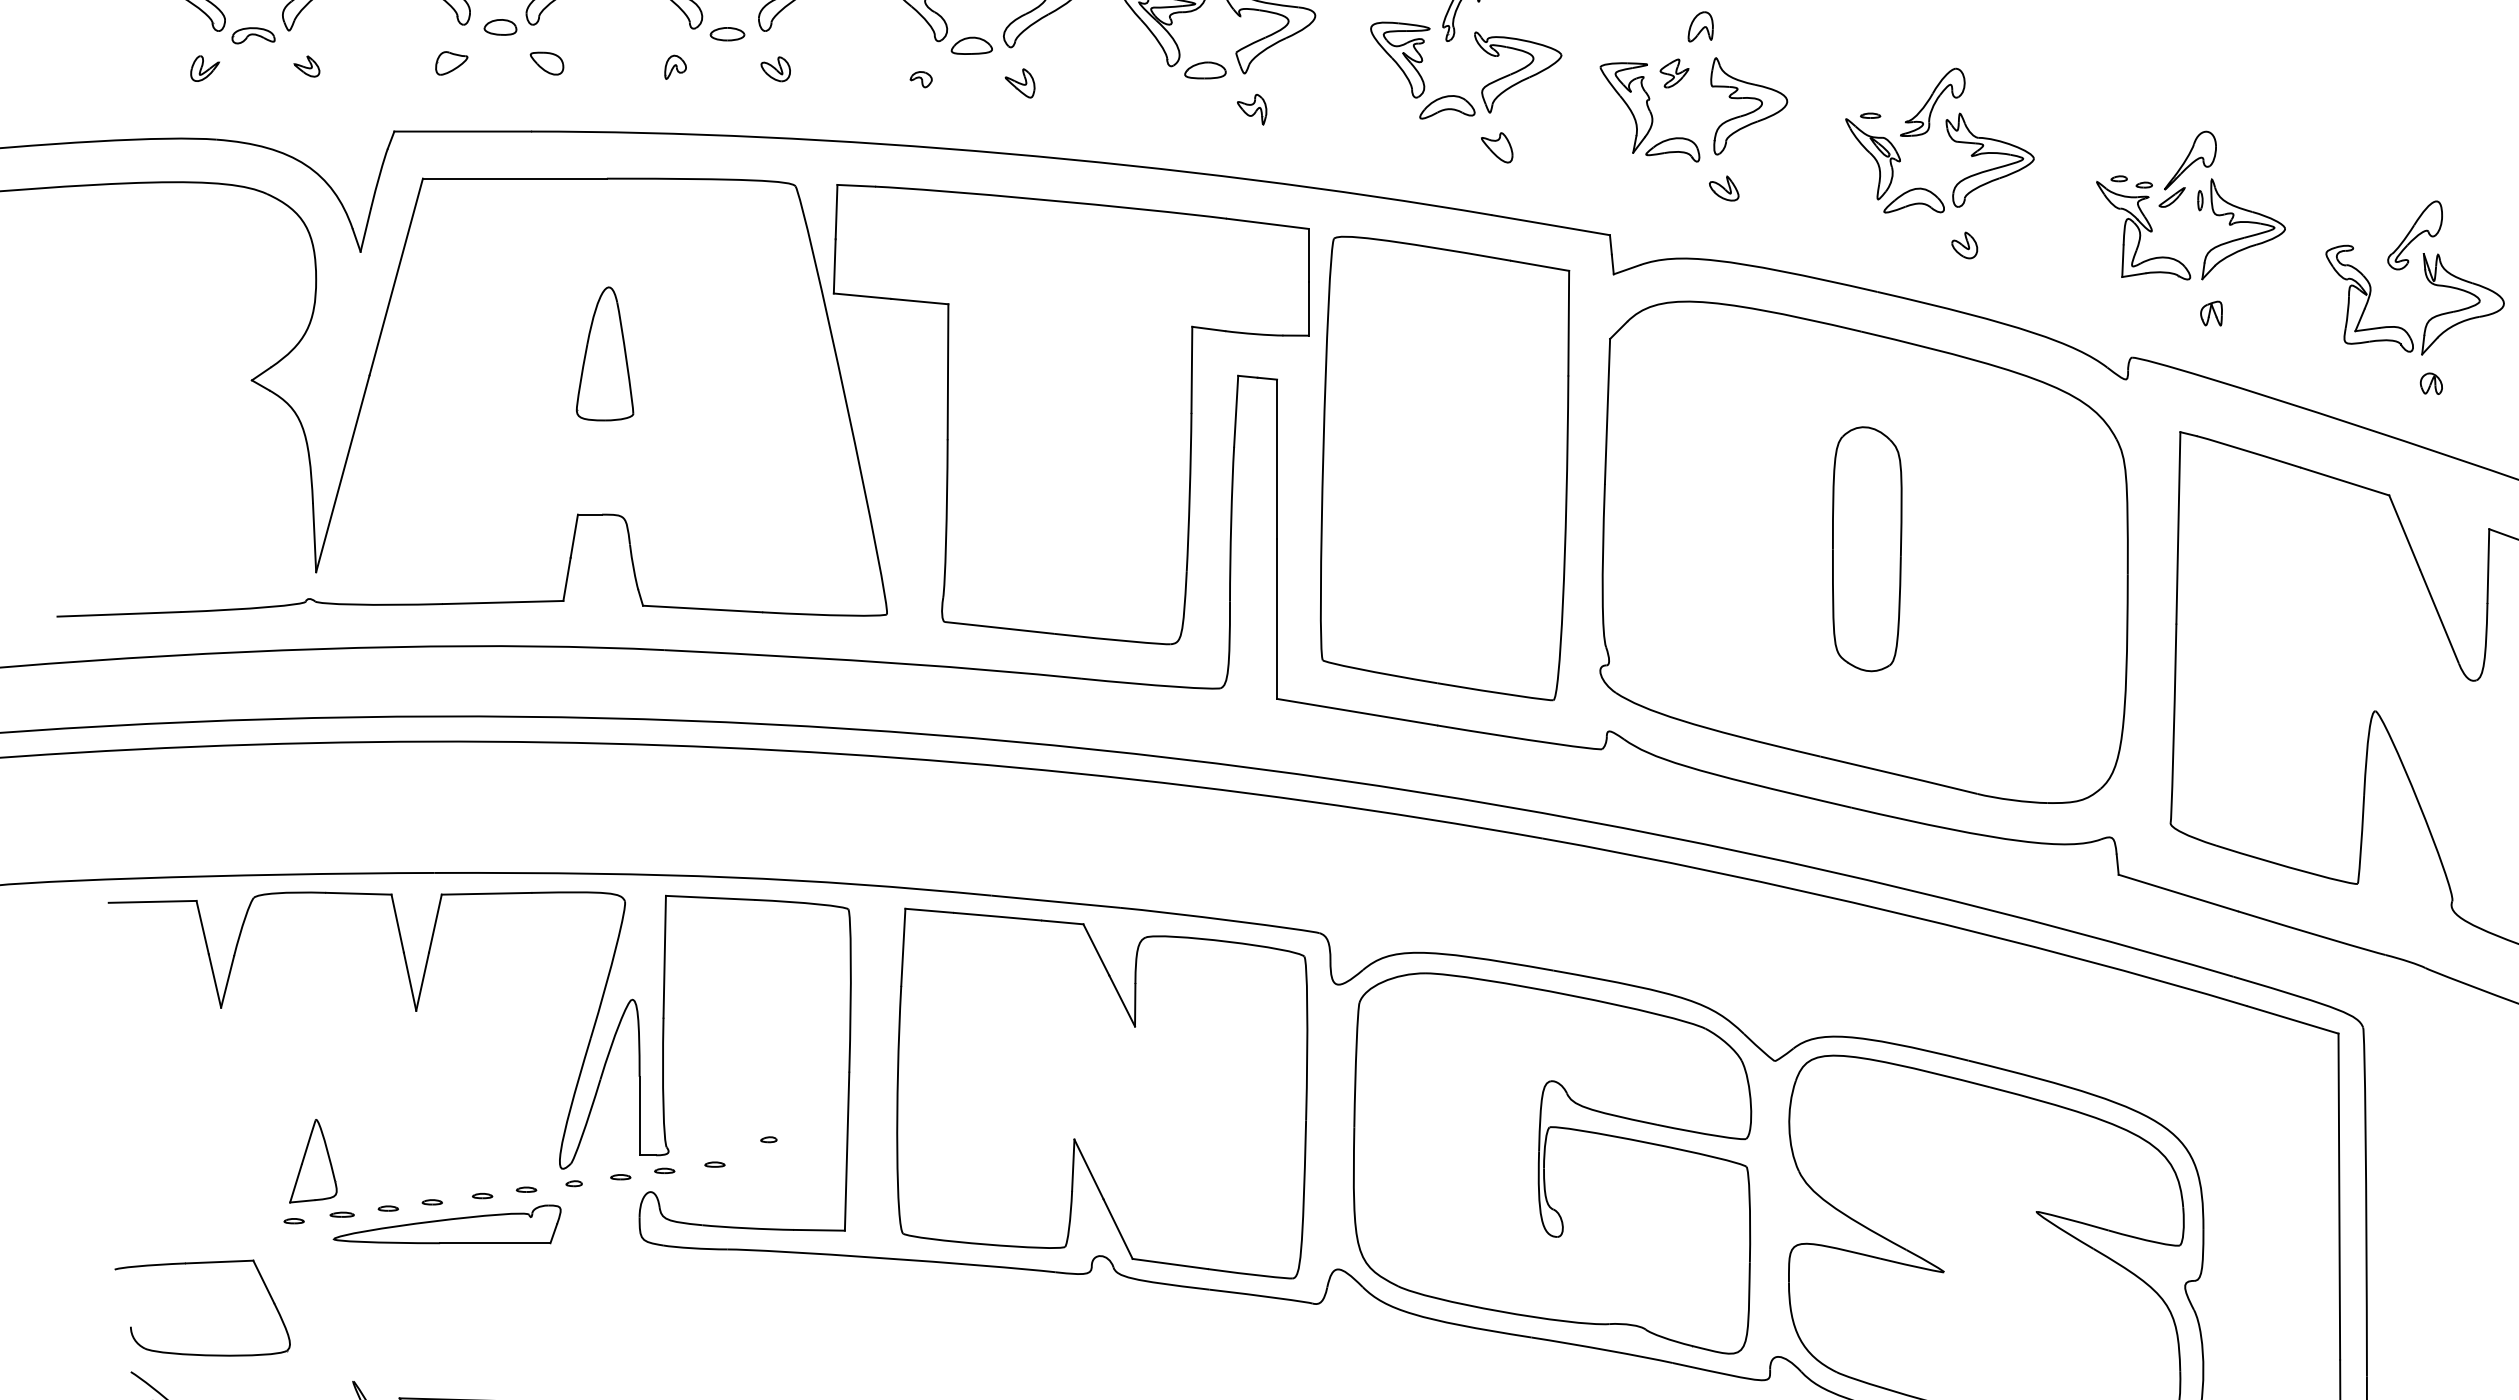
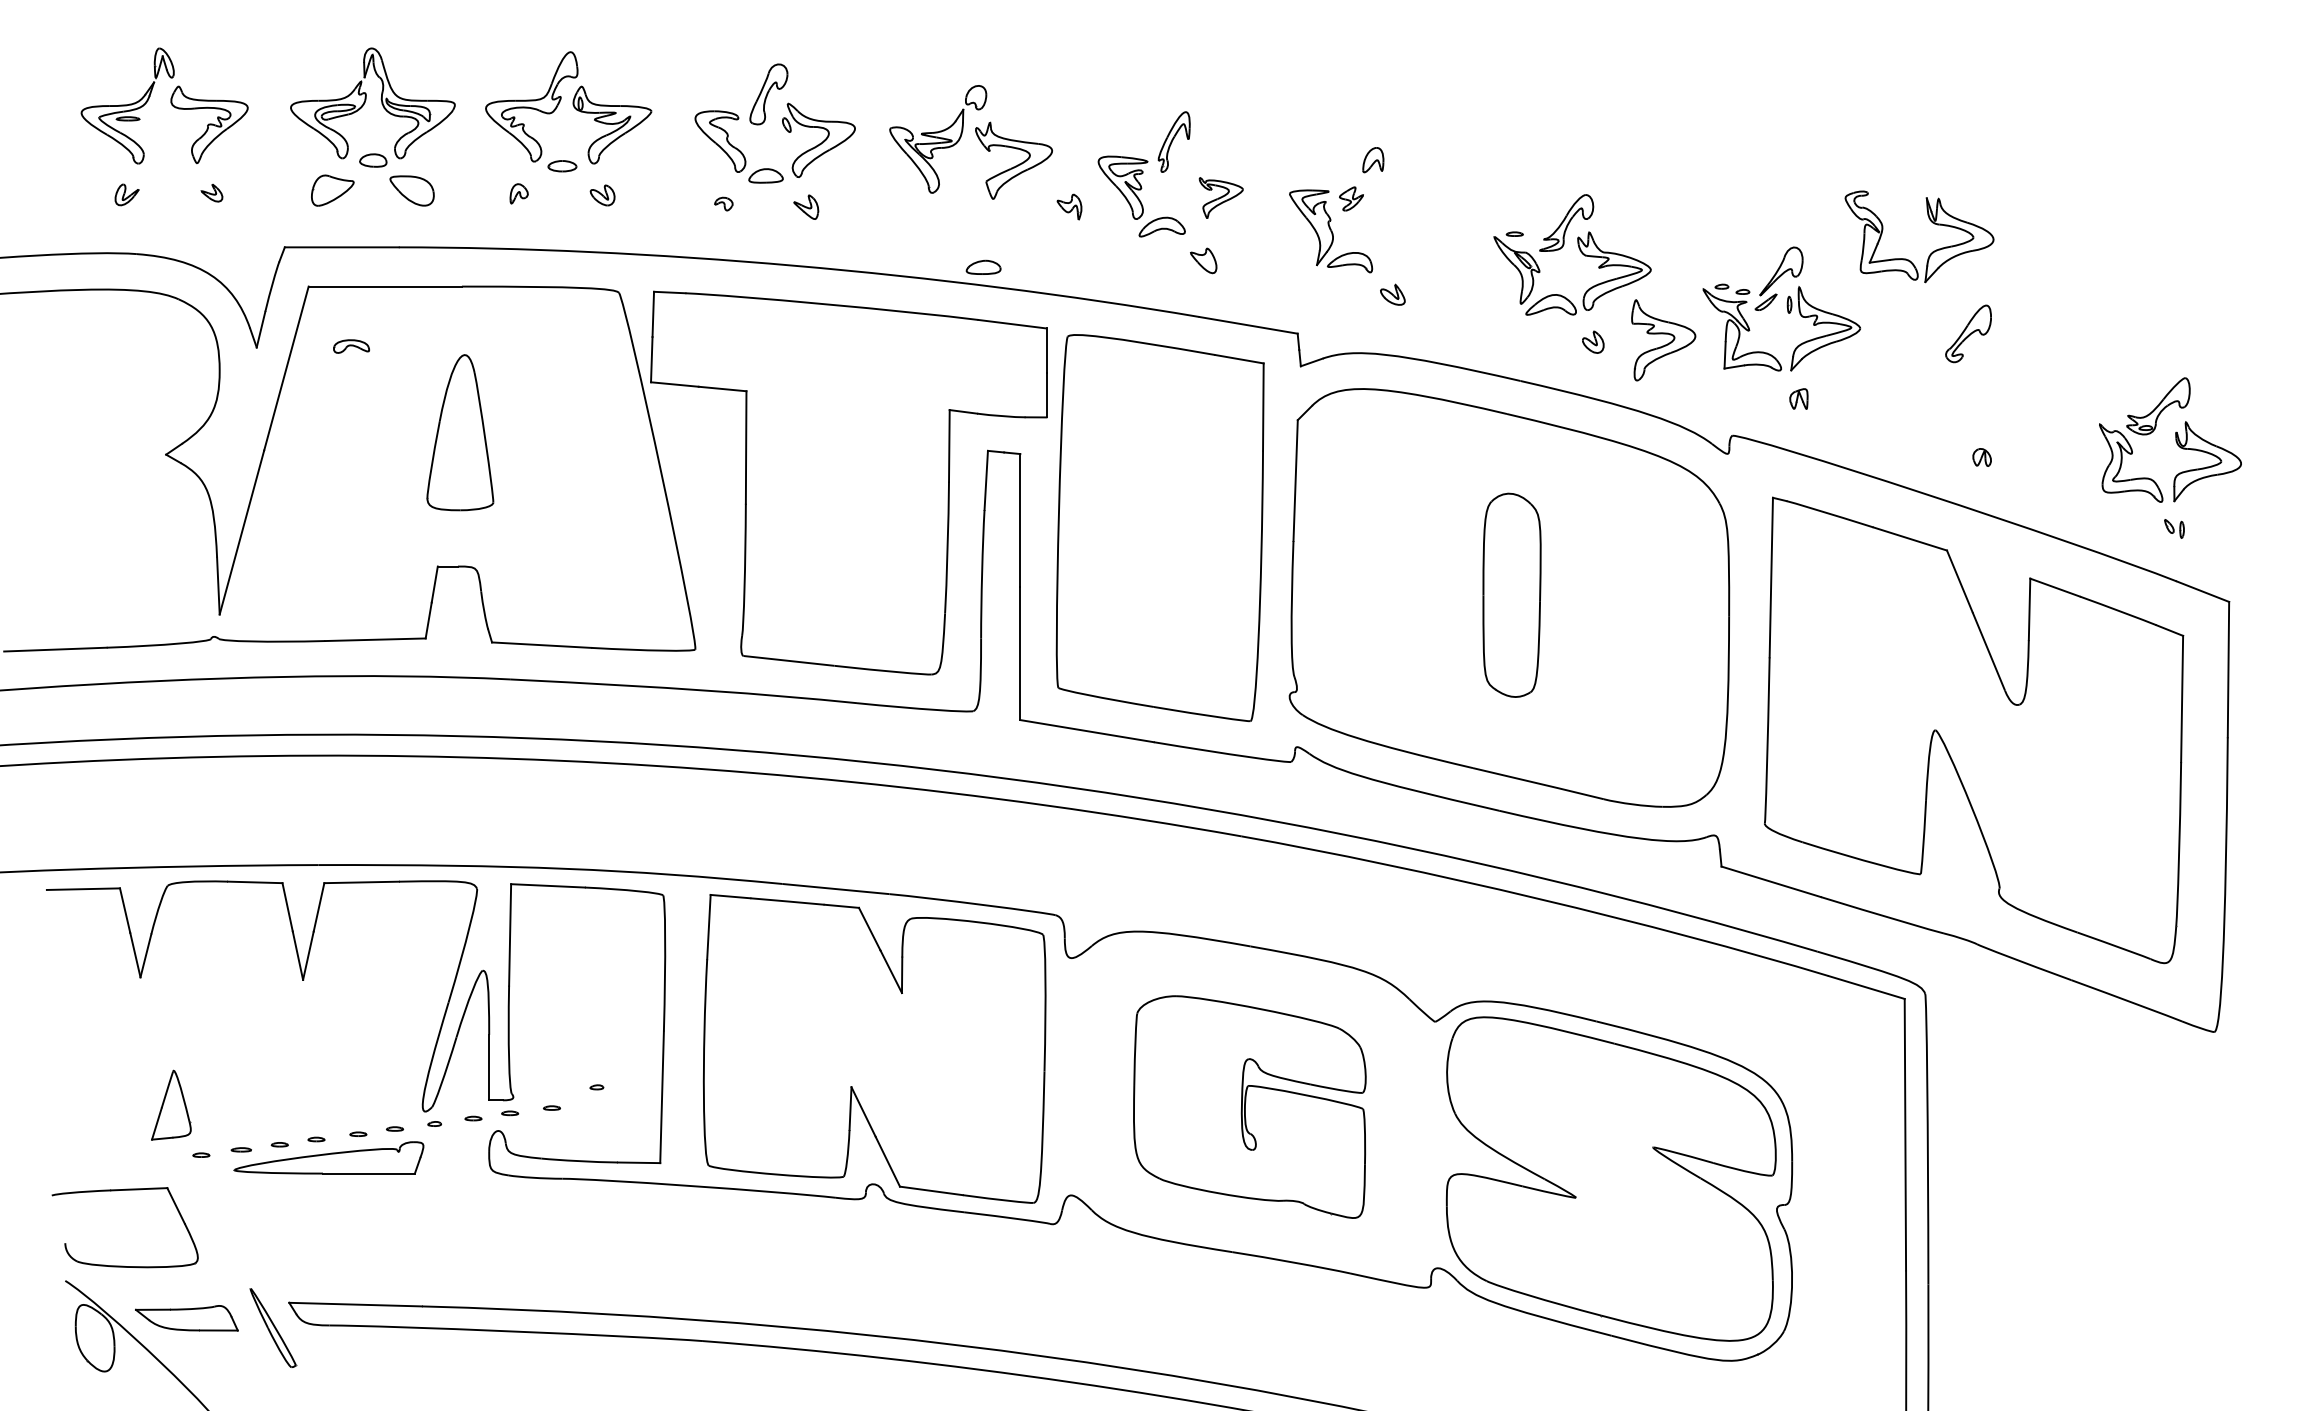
part: (253, 35) -> (351, 346), moved
part: (451, 63) -> (332, 190), size x1.6
part: (546, 63) -> (411, 190), size x1.6
part: (1205, 69) -> (983, 266), moved
part: (1518, 71) -> (1221, 197), size x0.6
part: (1748, 106) -> (1663, 340), moved
part: (1252, 108) -> (1069, 206), moved
part: (2430, 284) -> (1932, 223), moved
part: (605, 353) -> (460, 432), size x1.4
part: (313, 1160) -> (171, 1104), moved
part: (1552, 1162) -> (1249, 1106), size x0.7

